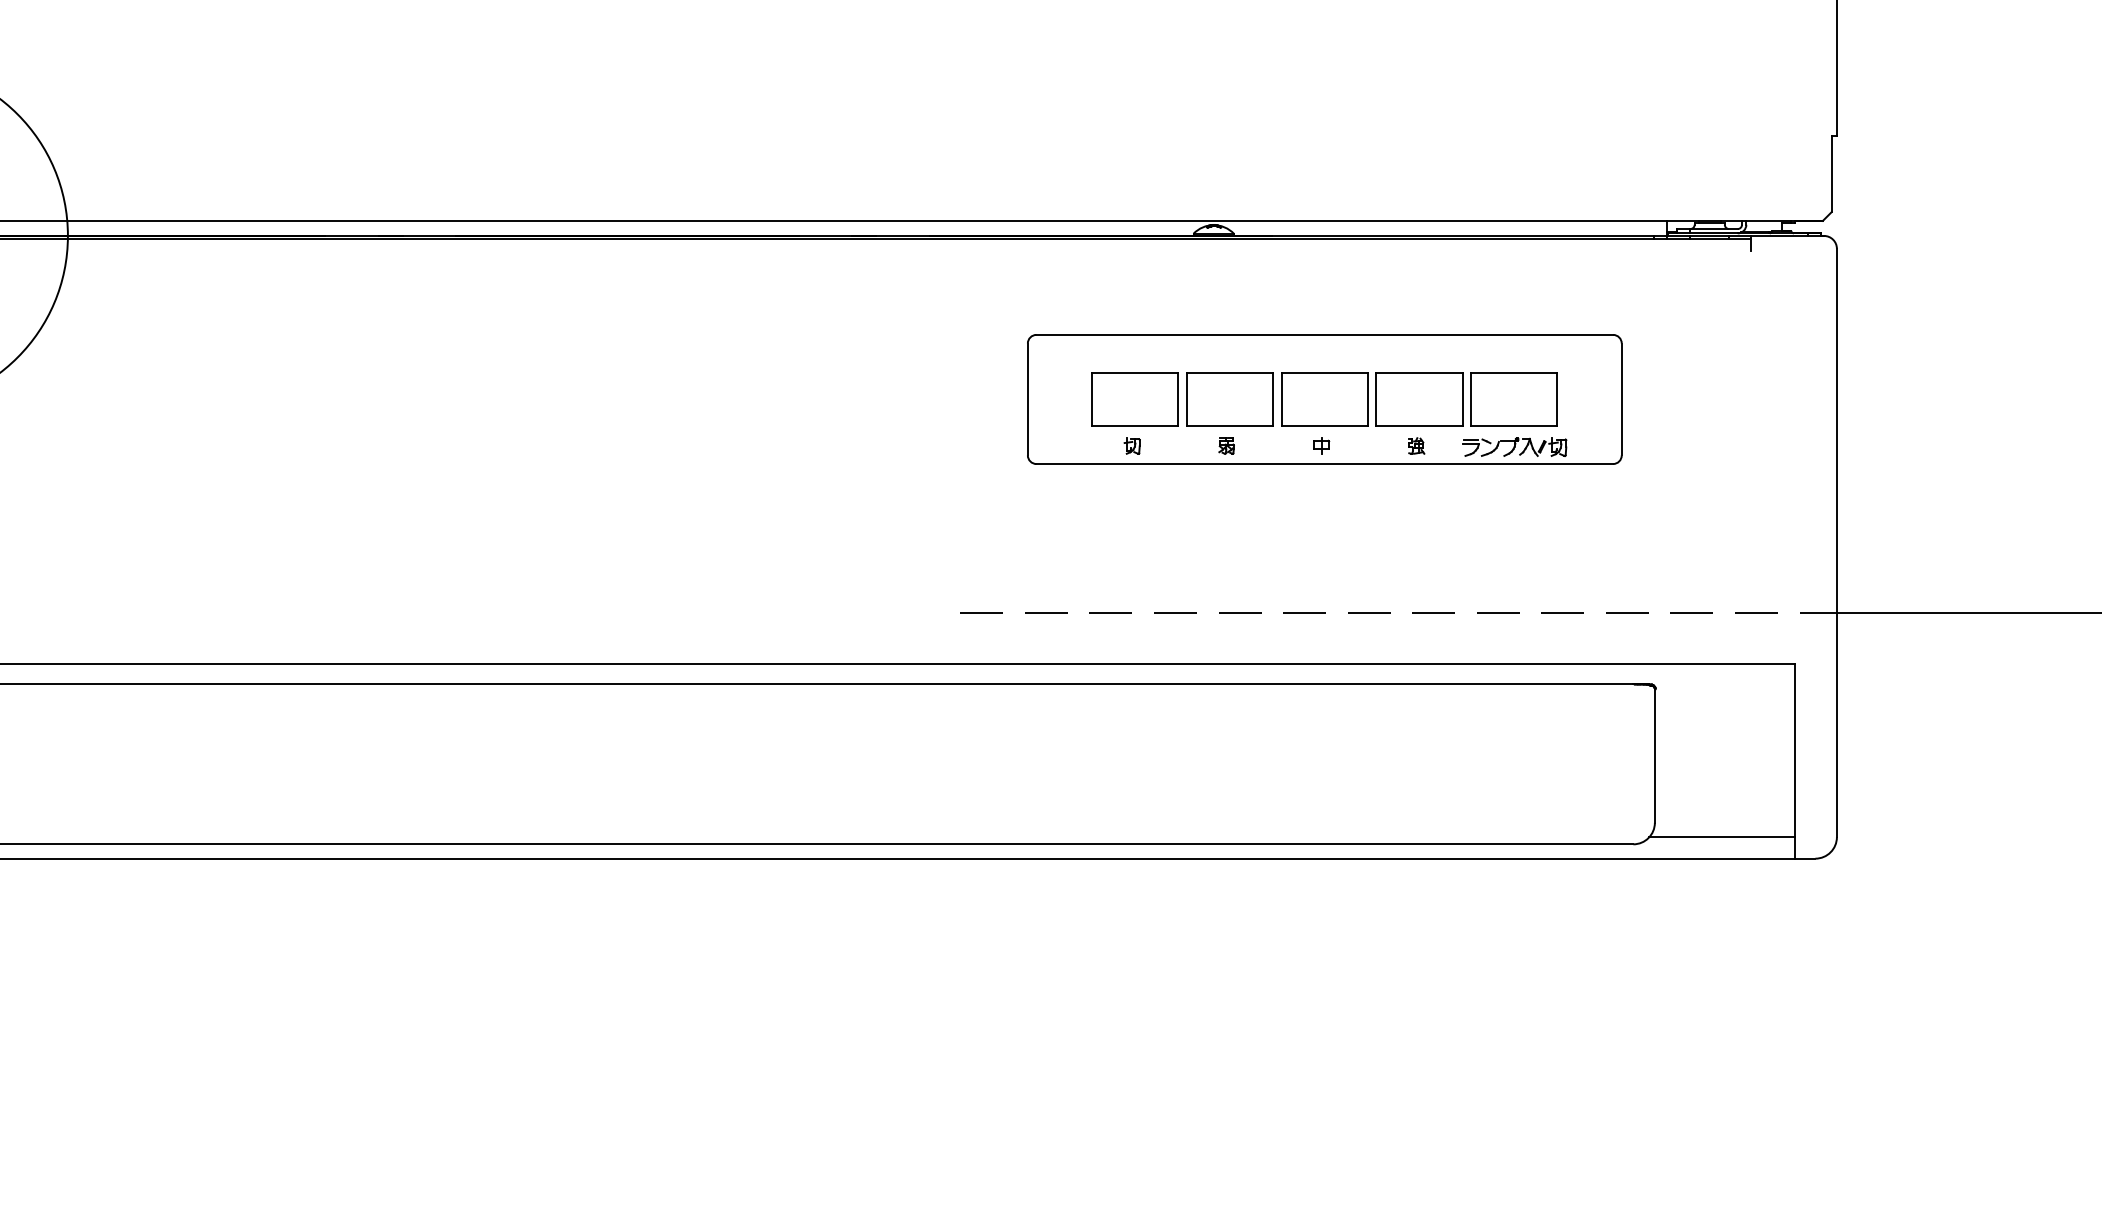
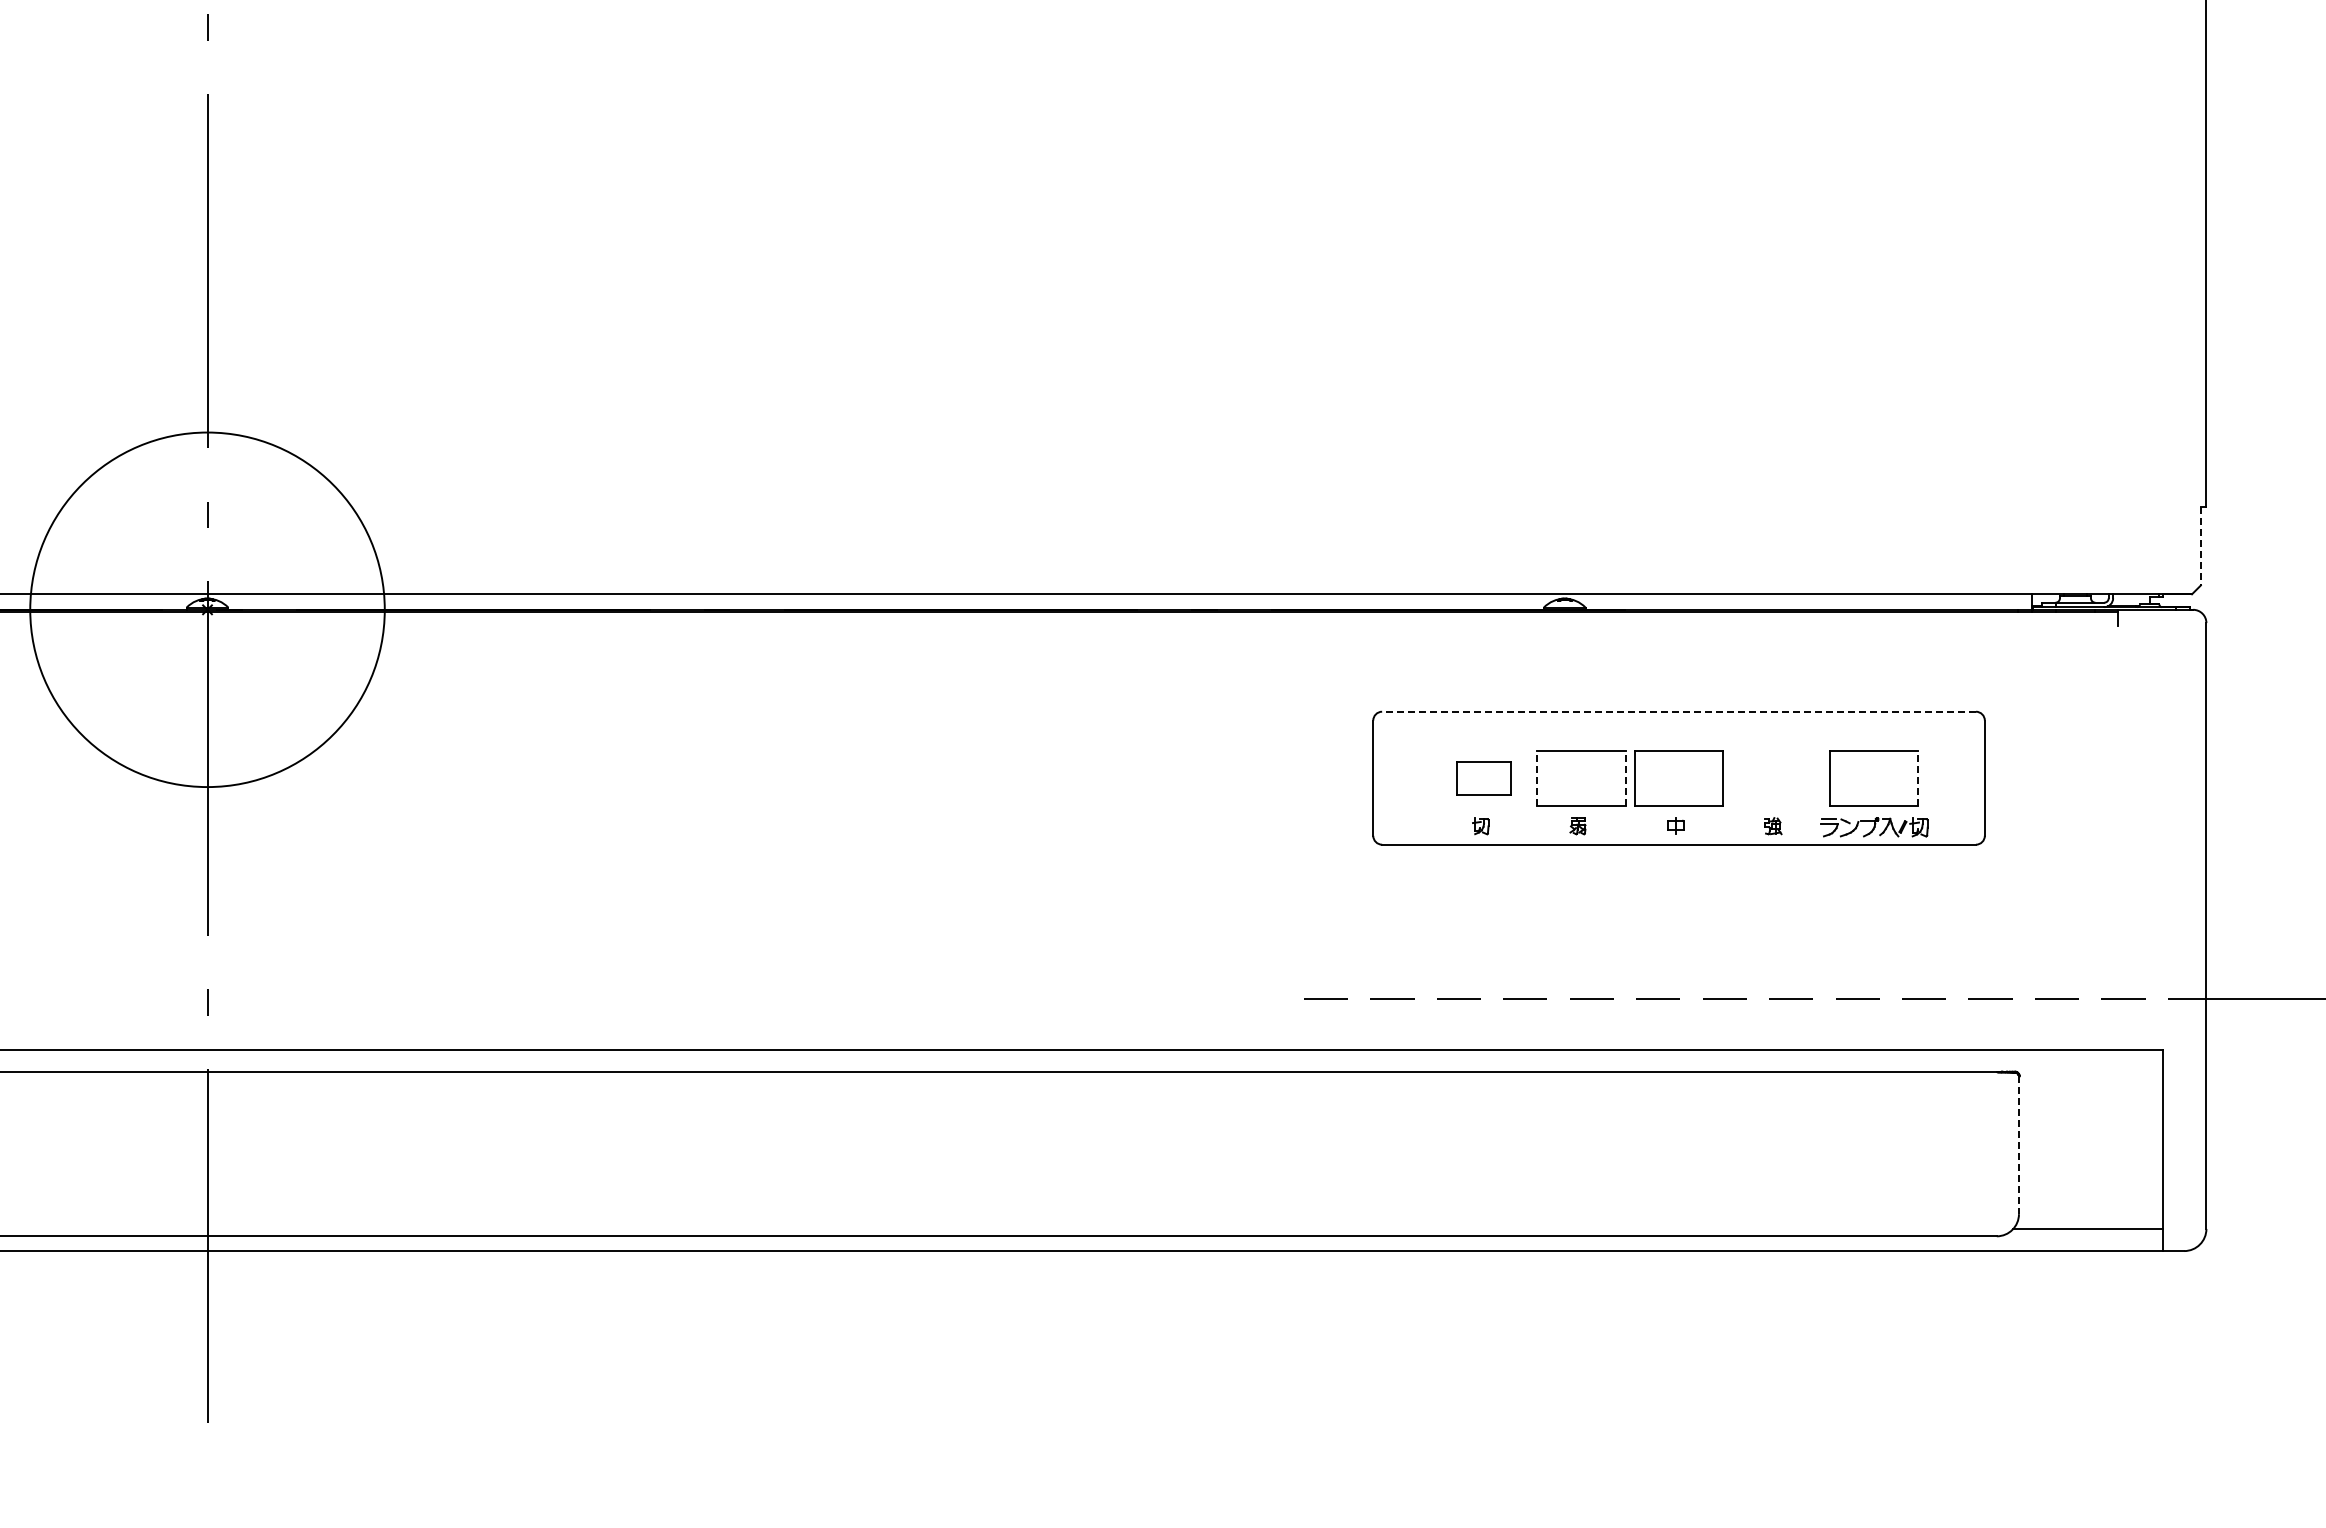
line: (1831, 174) -> (2200, 546), solid -> dashed
line: (1325, 334) -> (1679, 711), solid -> dashed
part: (1134, 399) -> (1483, 778), size x0.6
line: (1187, 399) -> (1537, 778), solid -> dashed
line: (1272, 399) -> (1625, 778), solid -> dashed
part: (1419, 399) -> (1776, 778), removed
line: (1557, 399) -> (1918, 778), solid -> dashed
line: (1654, 756) -> (2018, 1145), solid -> dashed

